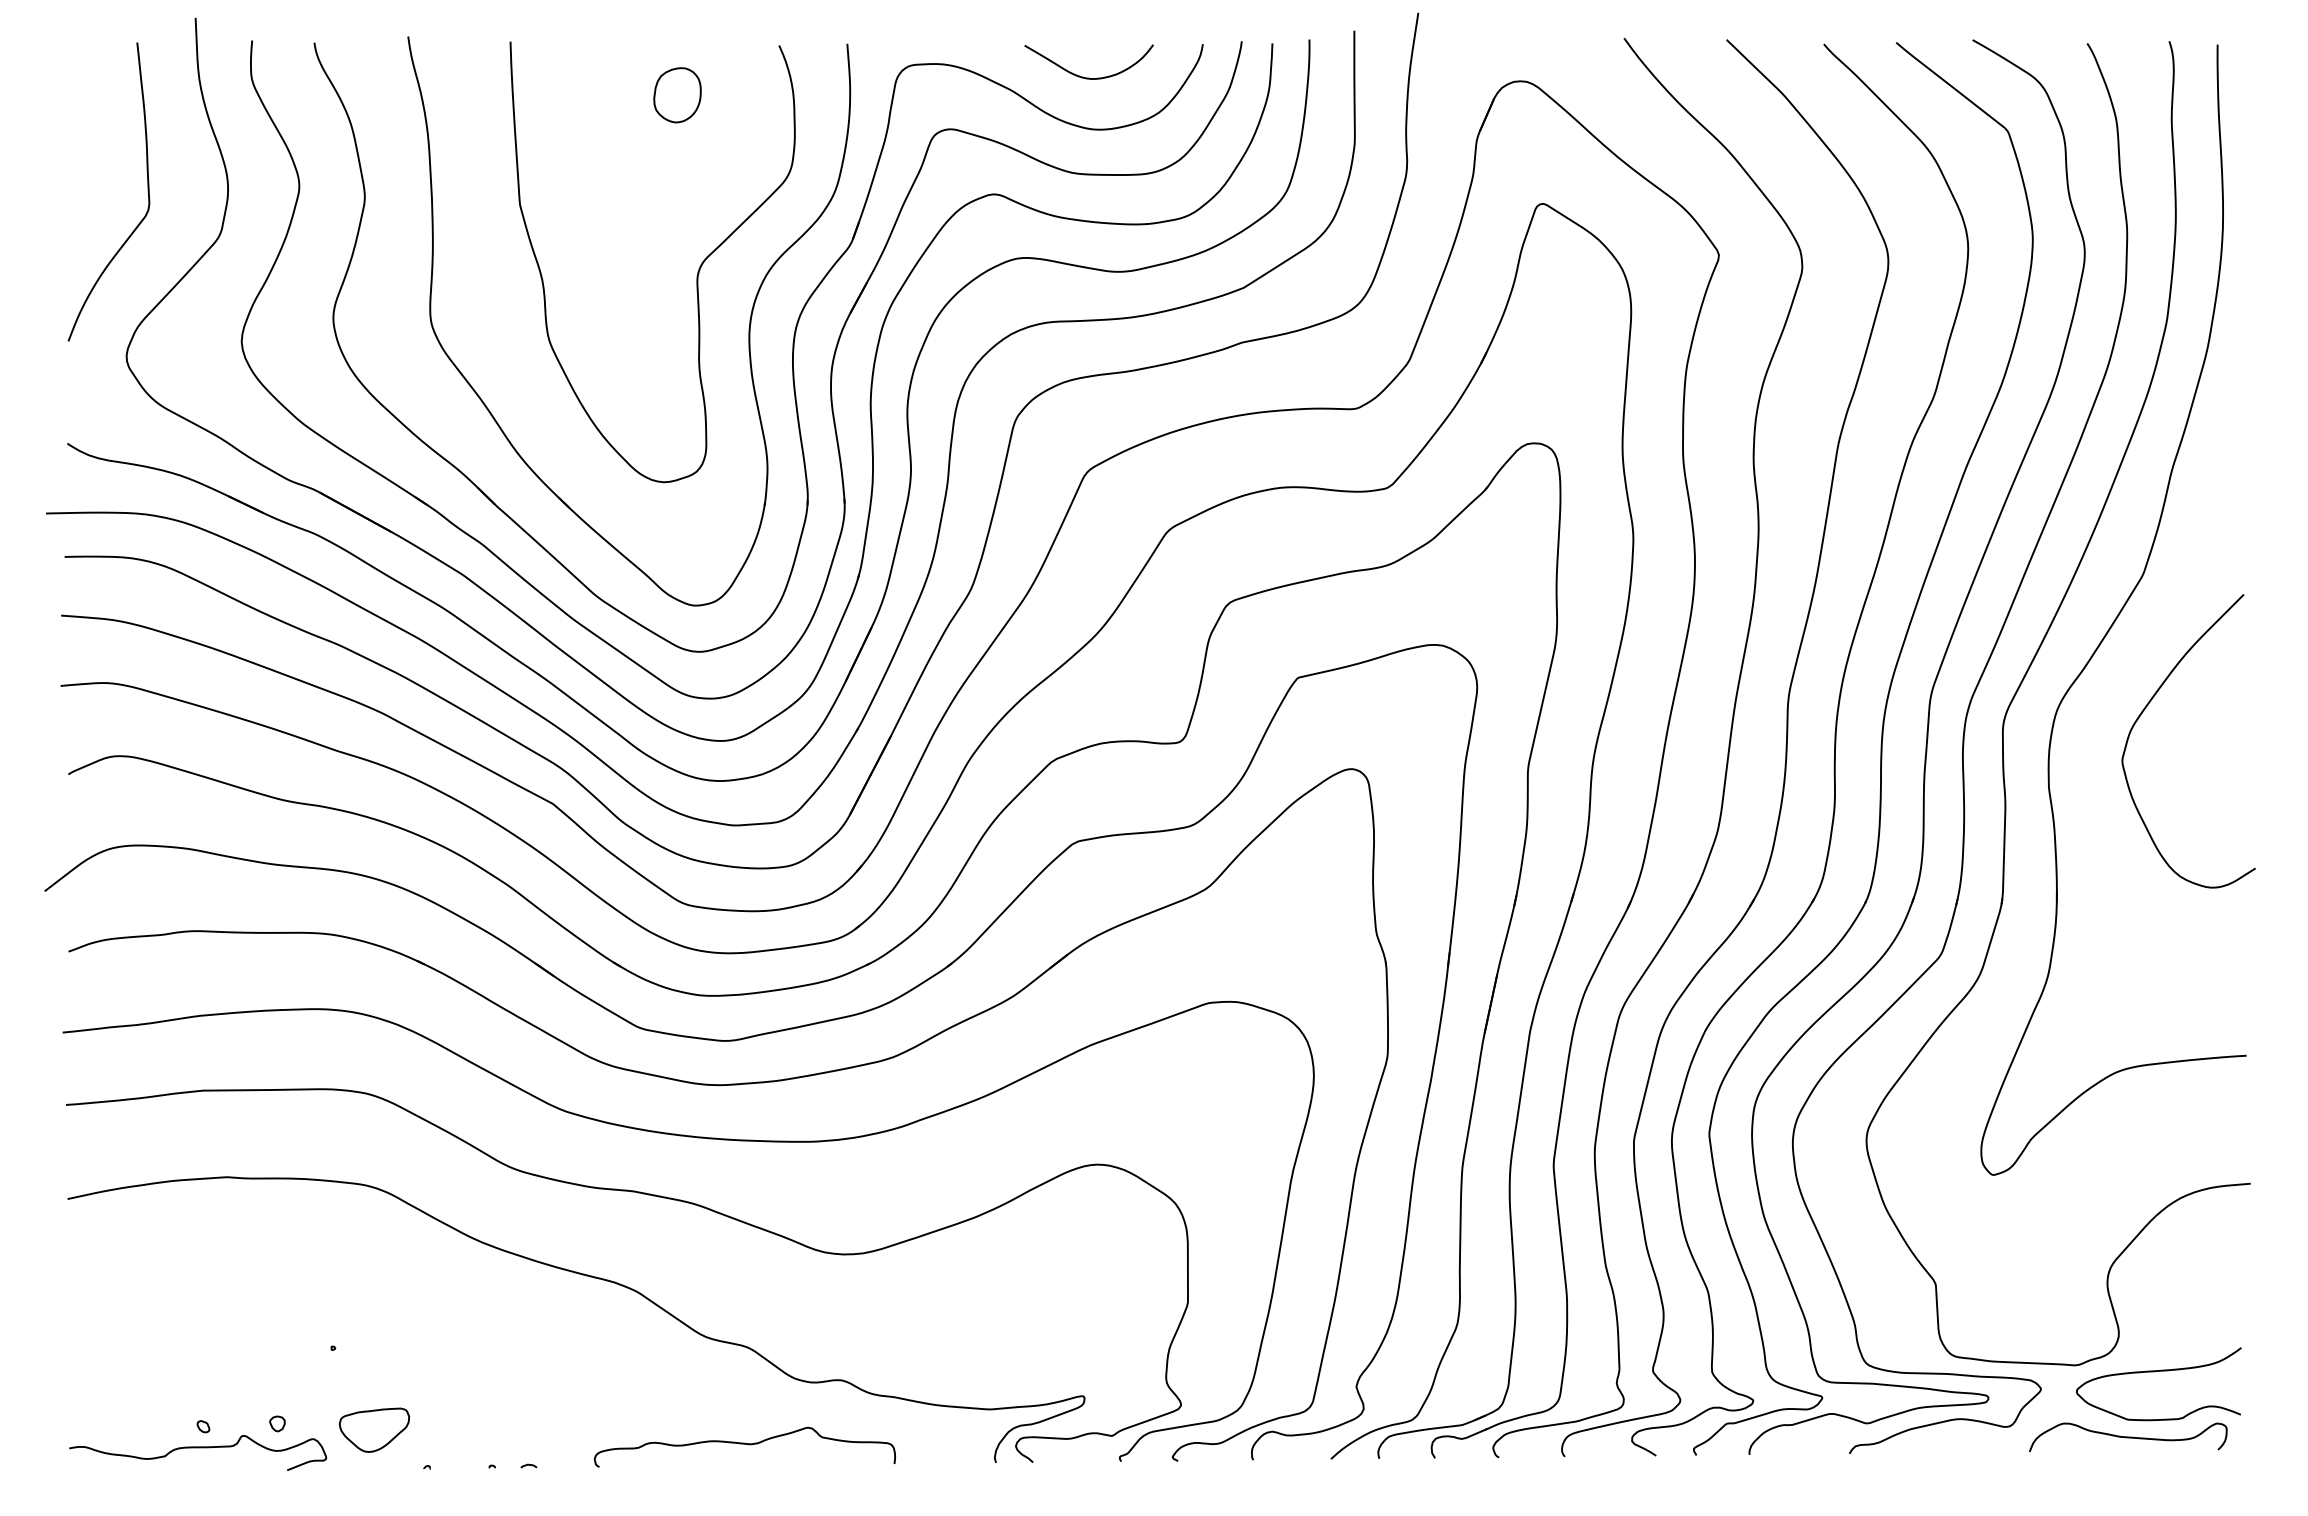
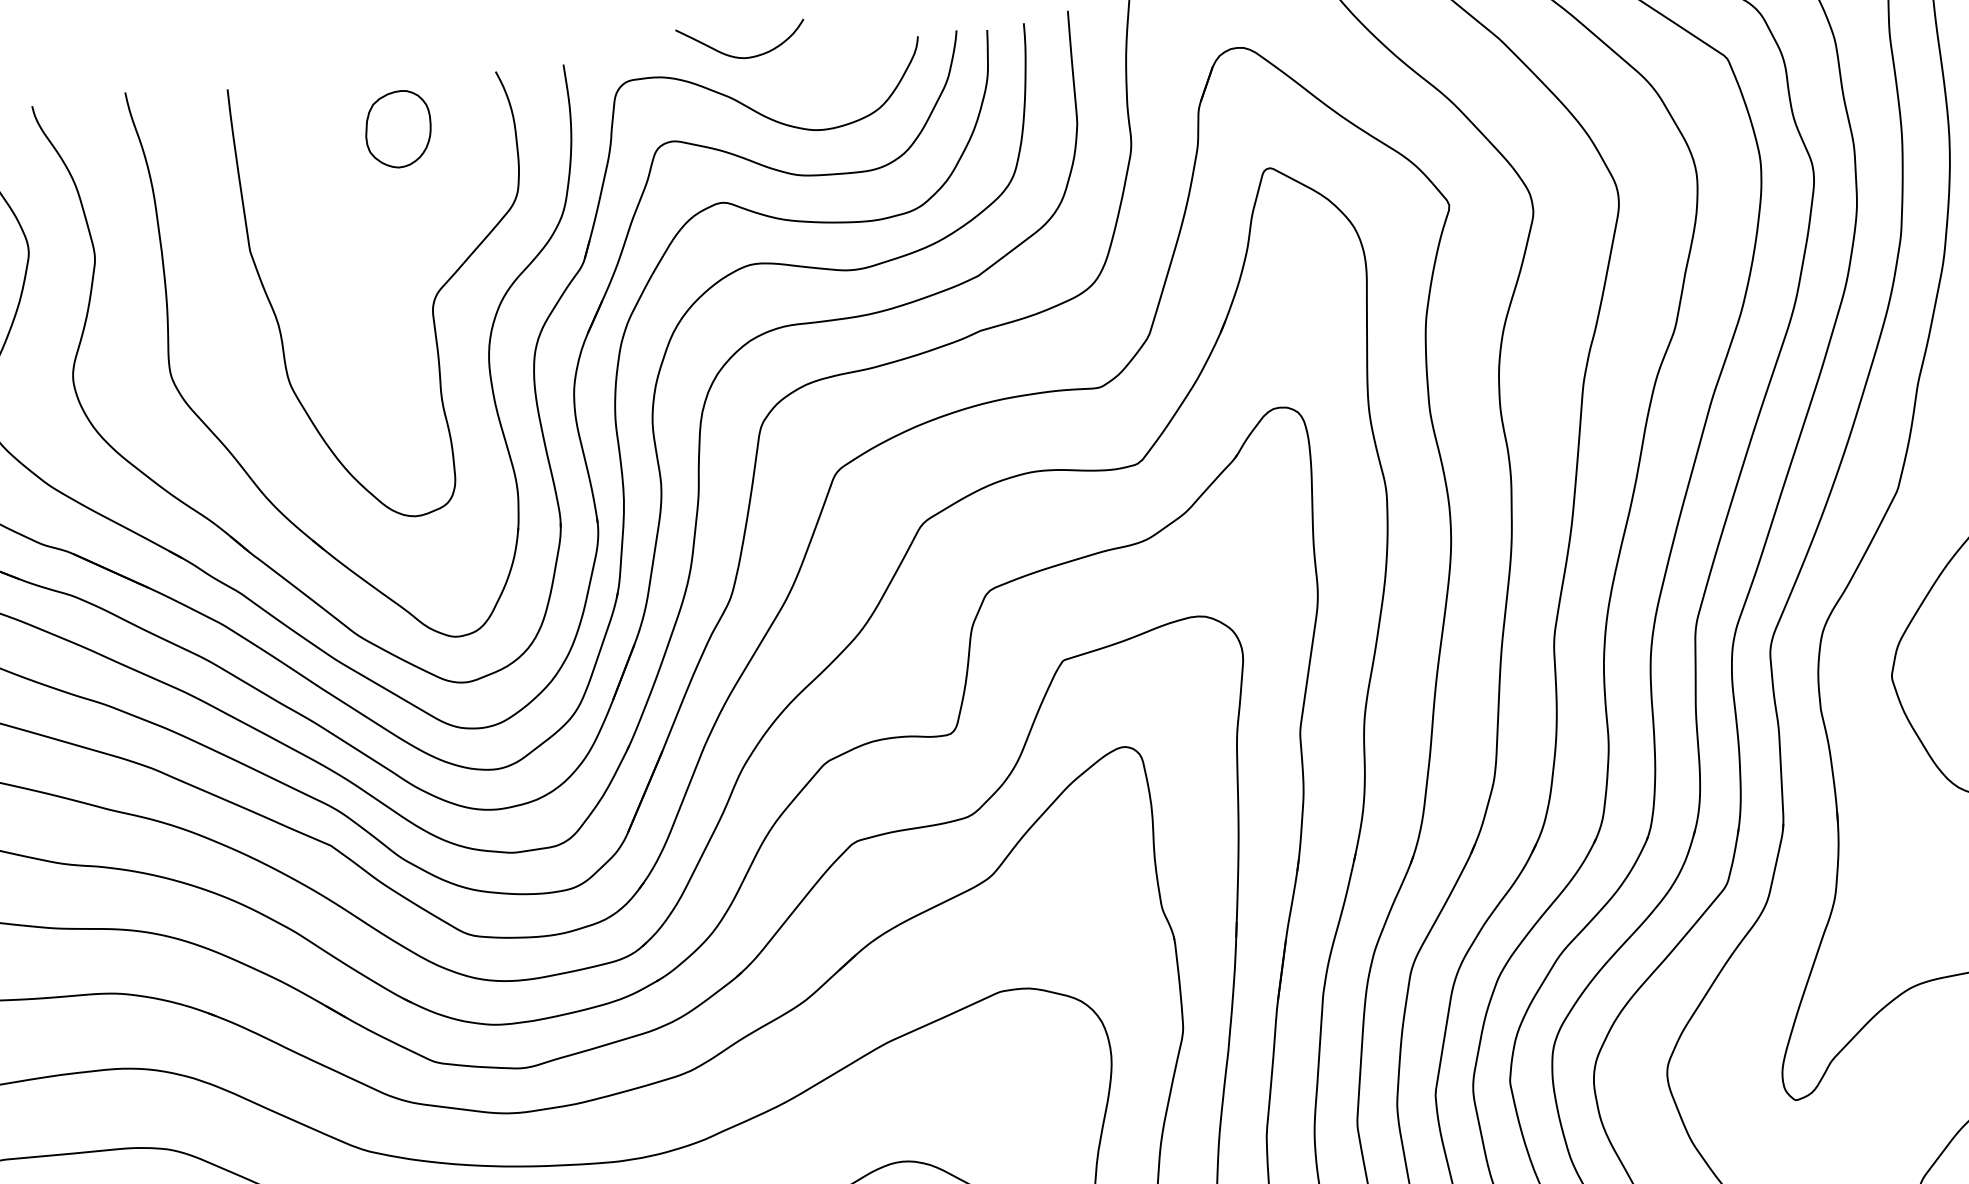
curve: (1083, 76) -> (736, 56), moved
part: (677, 95) -> (398, 129), size x1.4

